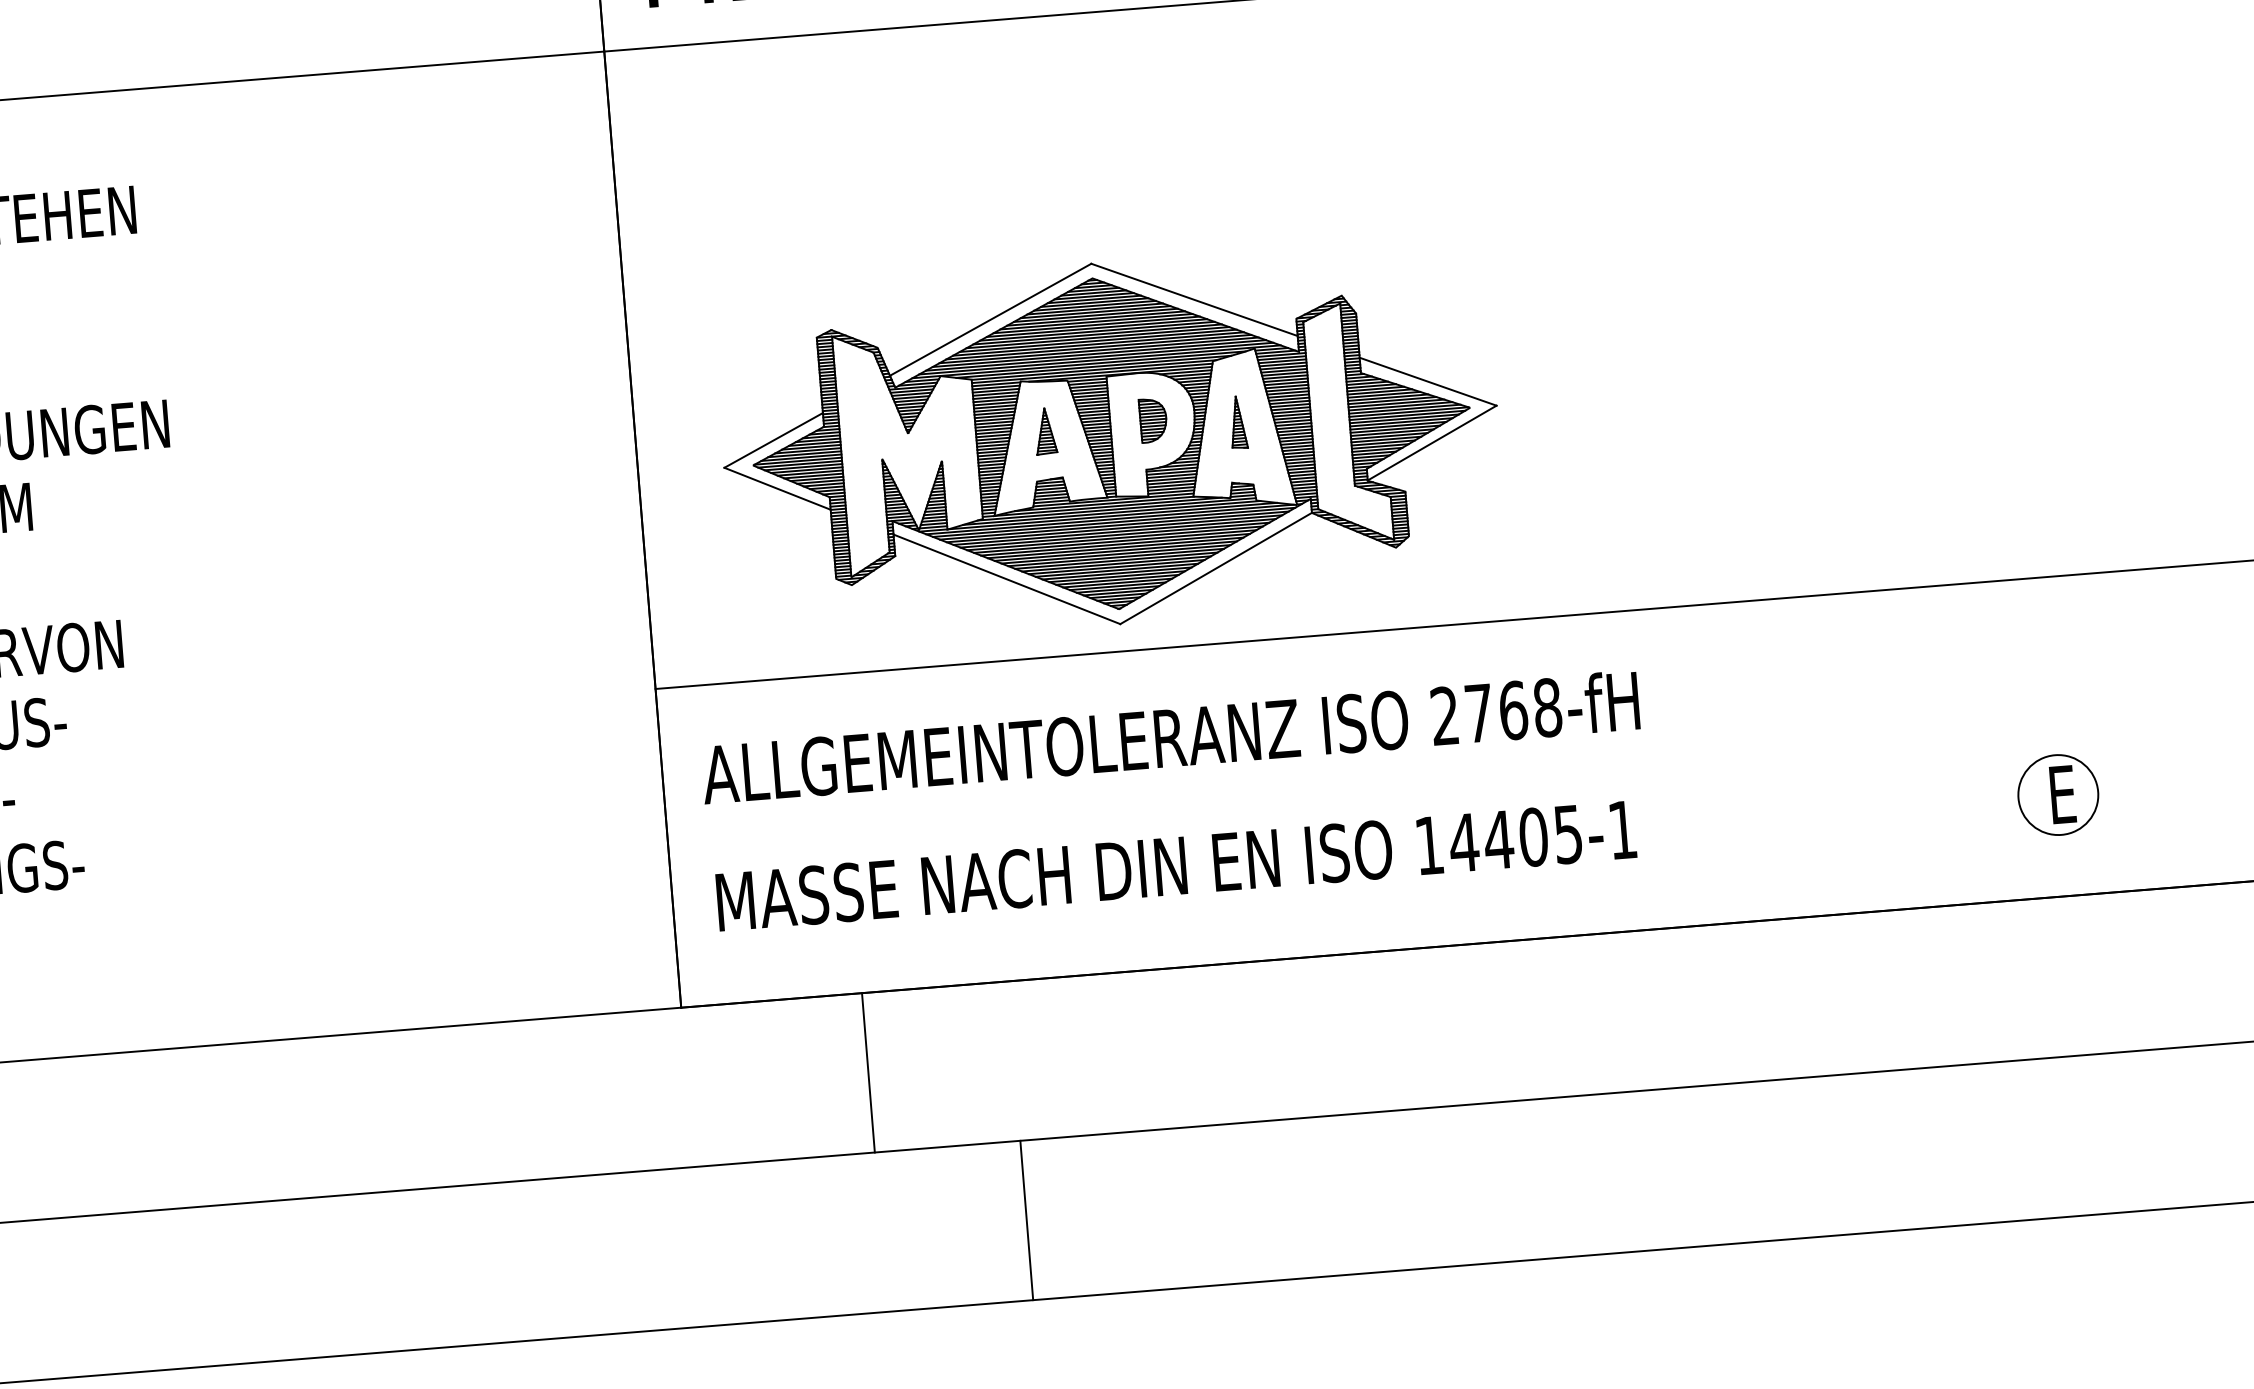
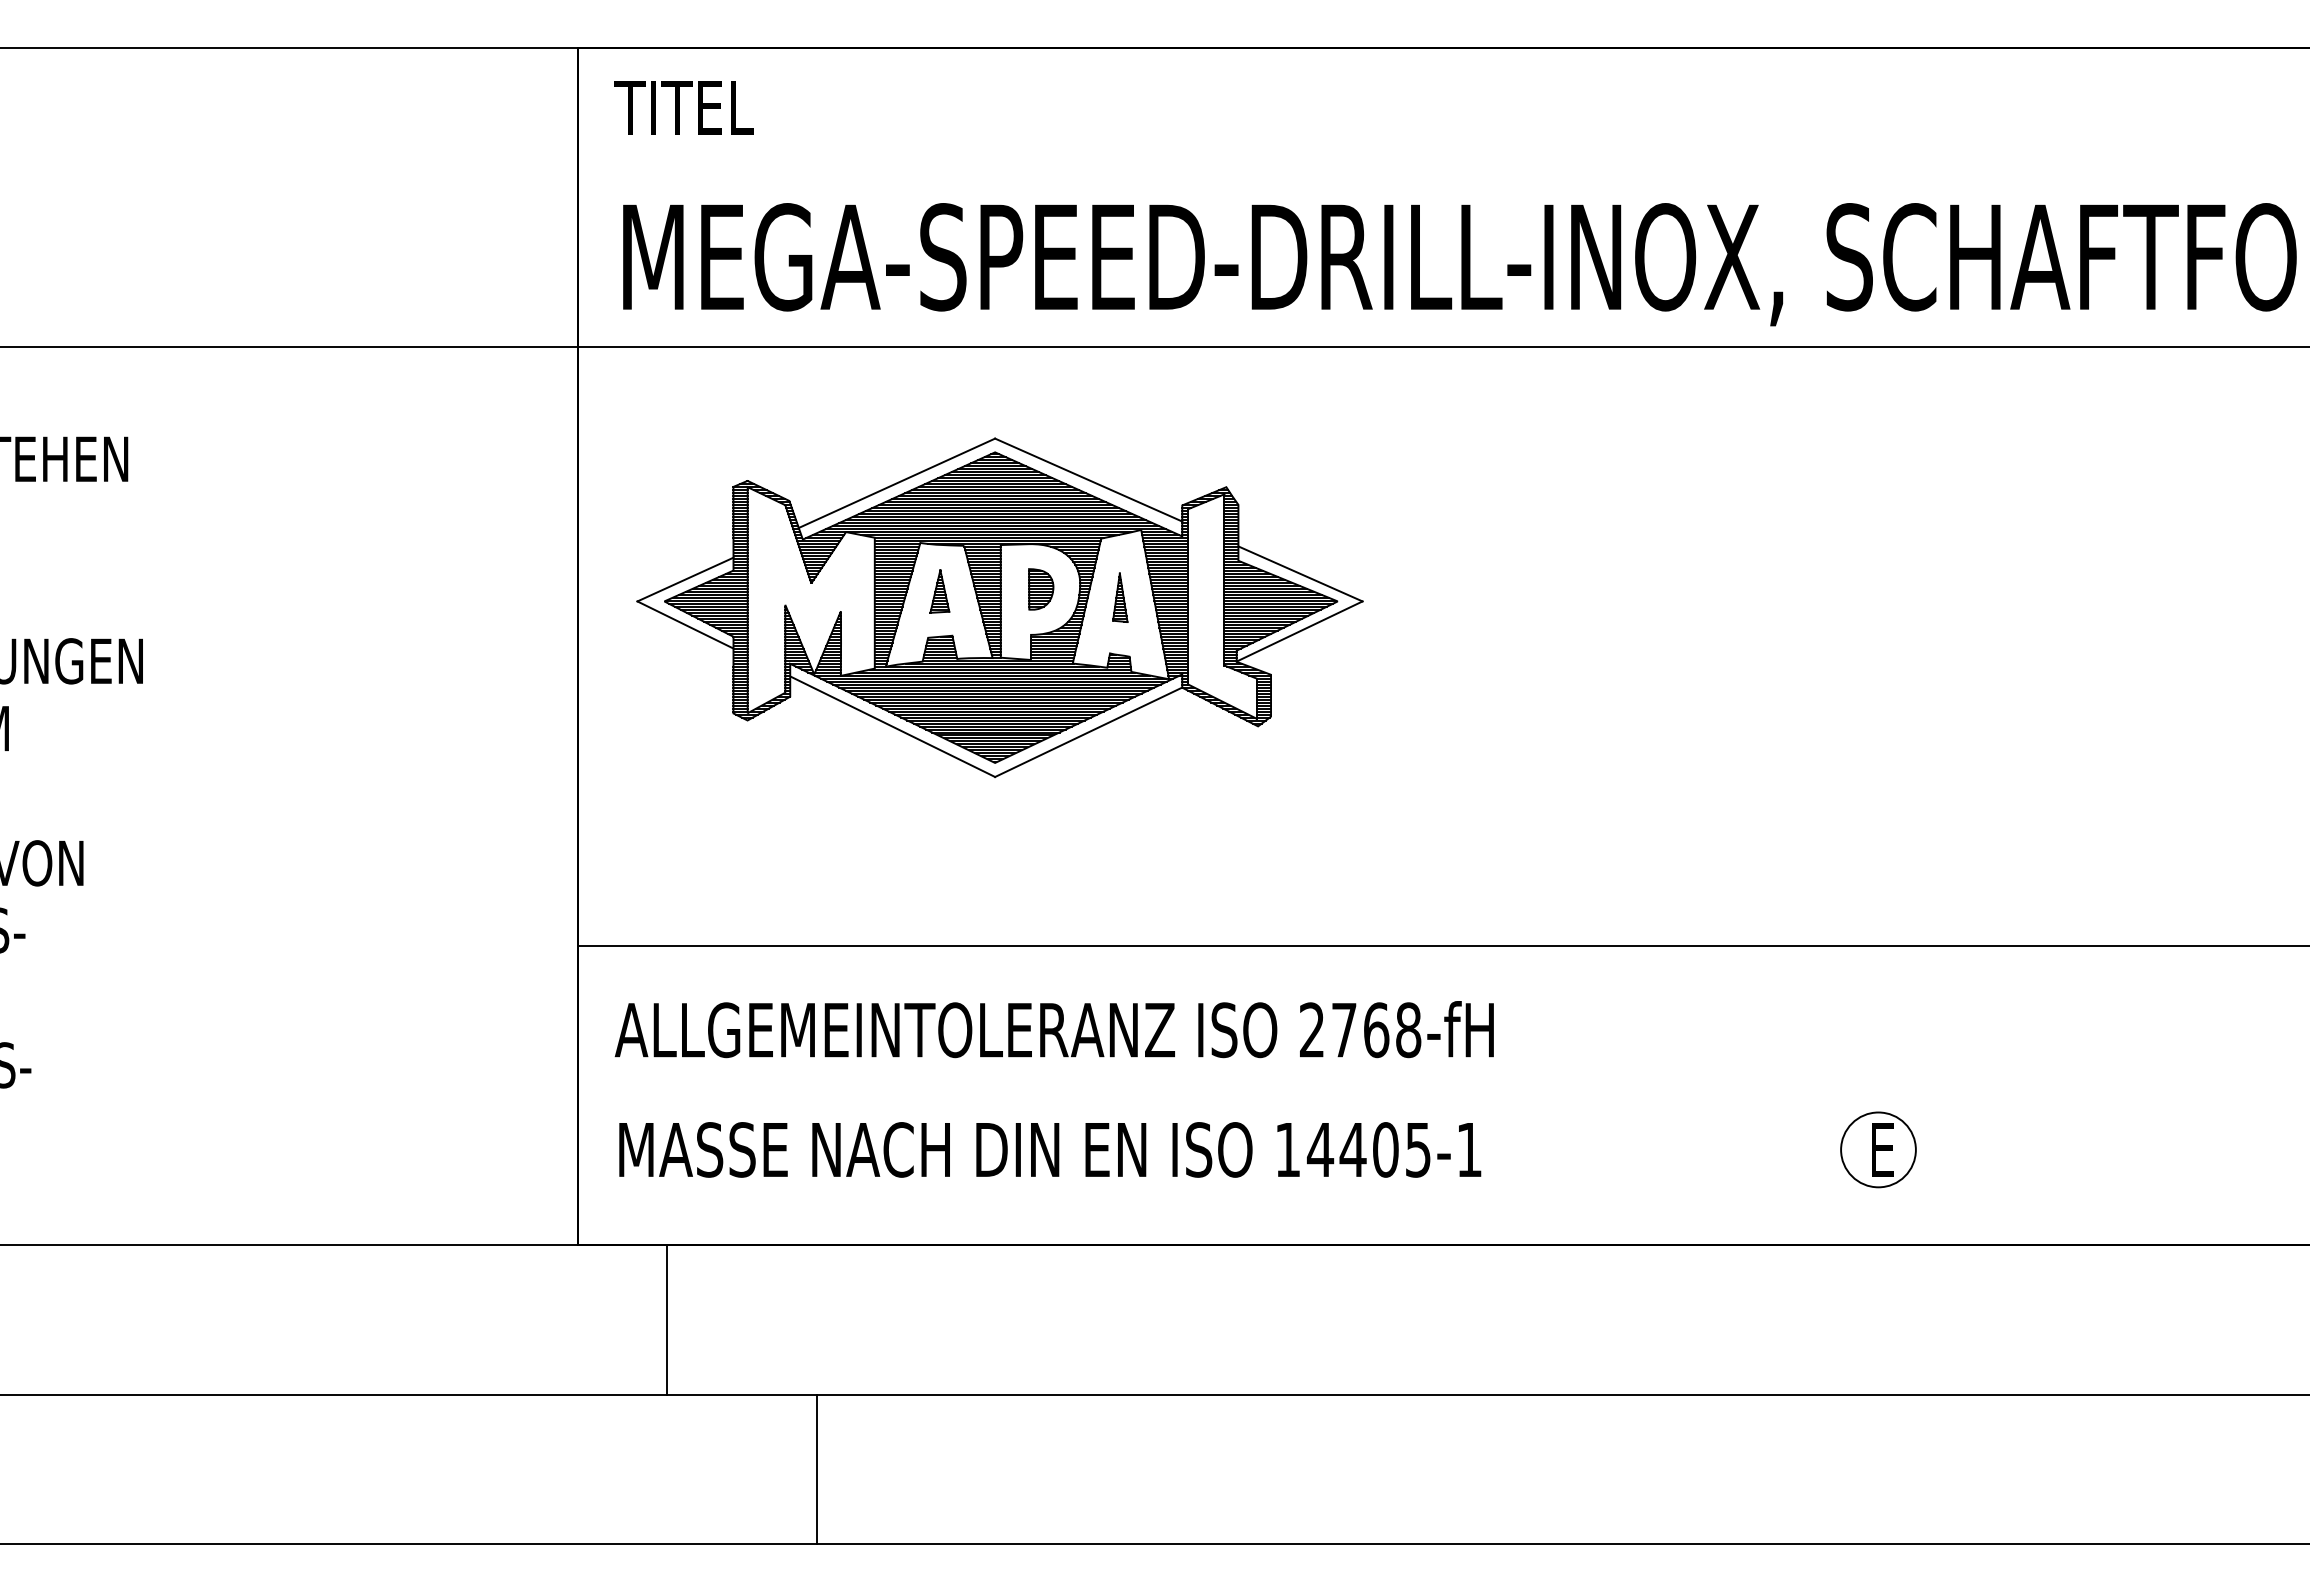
part: (1110, 443) -> (999, 607), moved
line: (868, 1072) -> (667, 1319), moved
line: (1027, 1220) -> (817, 1469), moved

